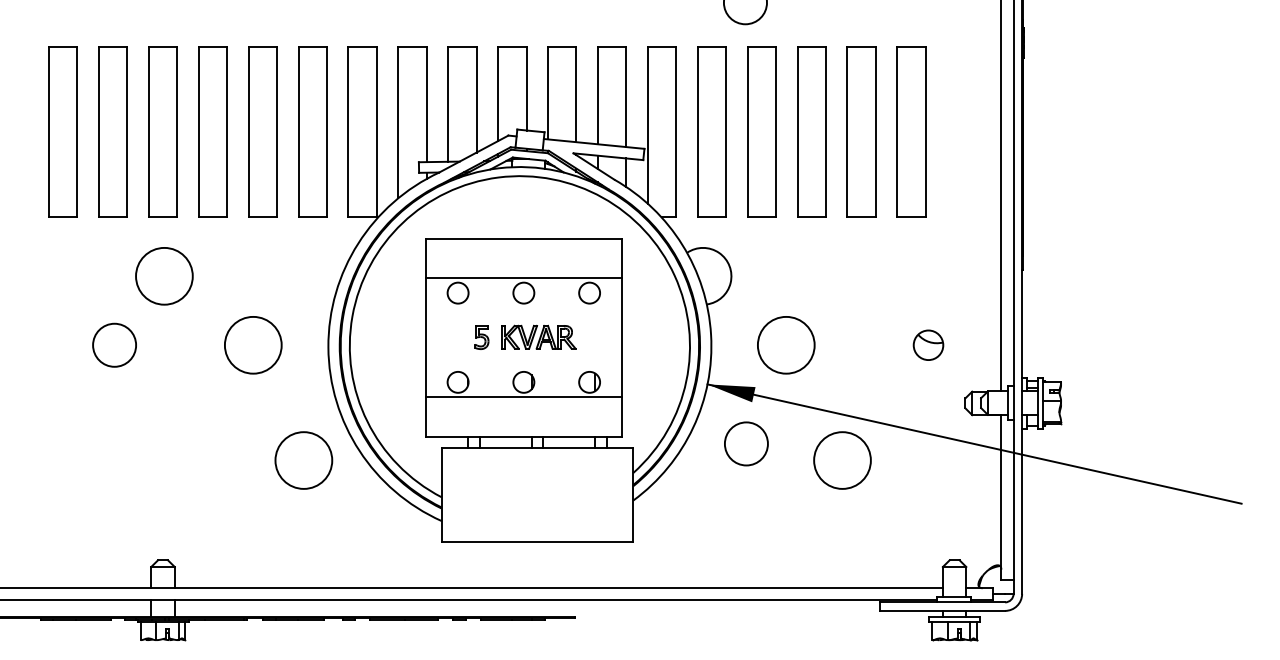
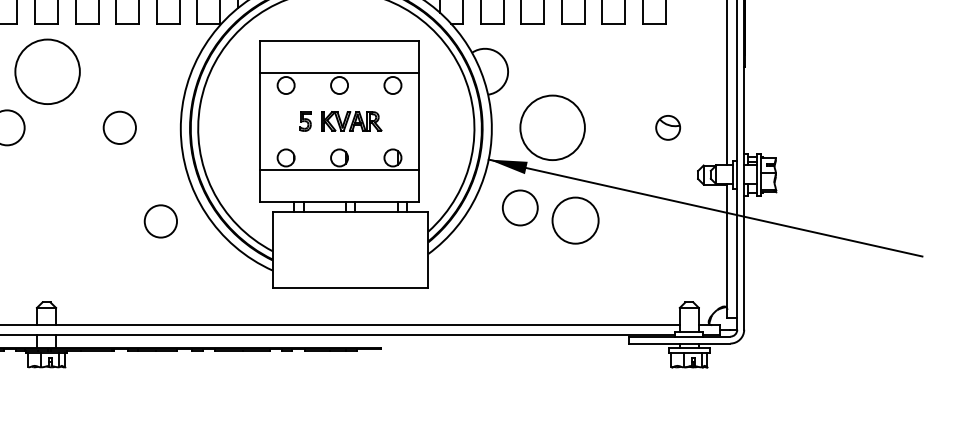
circle: (164, 275) -> (47, 71), size x1.4
circle: (252, 344) -> (119, 127), size x0.7
circle: (785, 344) -> (552, 127), size x1.4
circle: (303, 460) -> (160, 221), size x0.7
circle: (842, 460) -> (575, 220), moved

